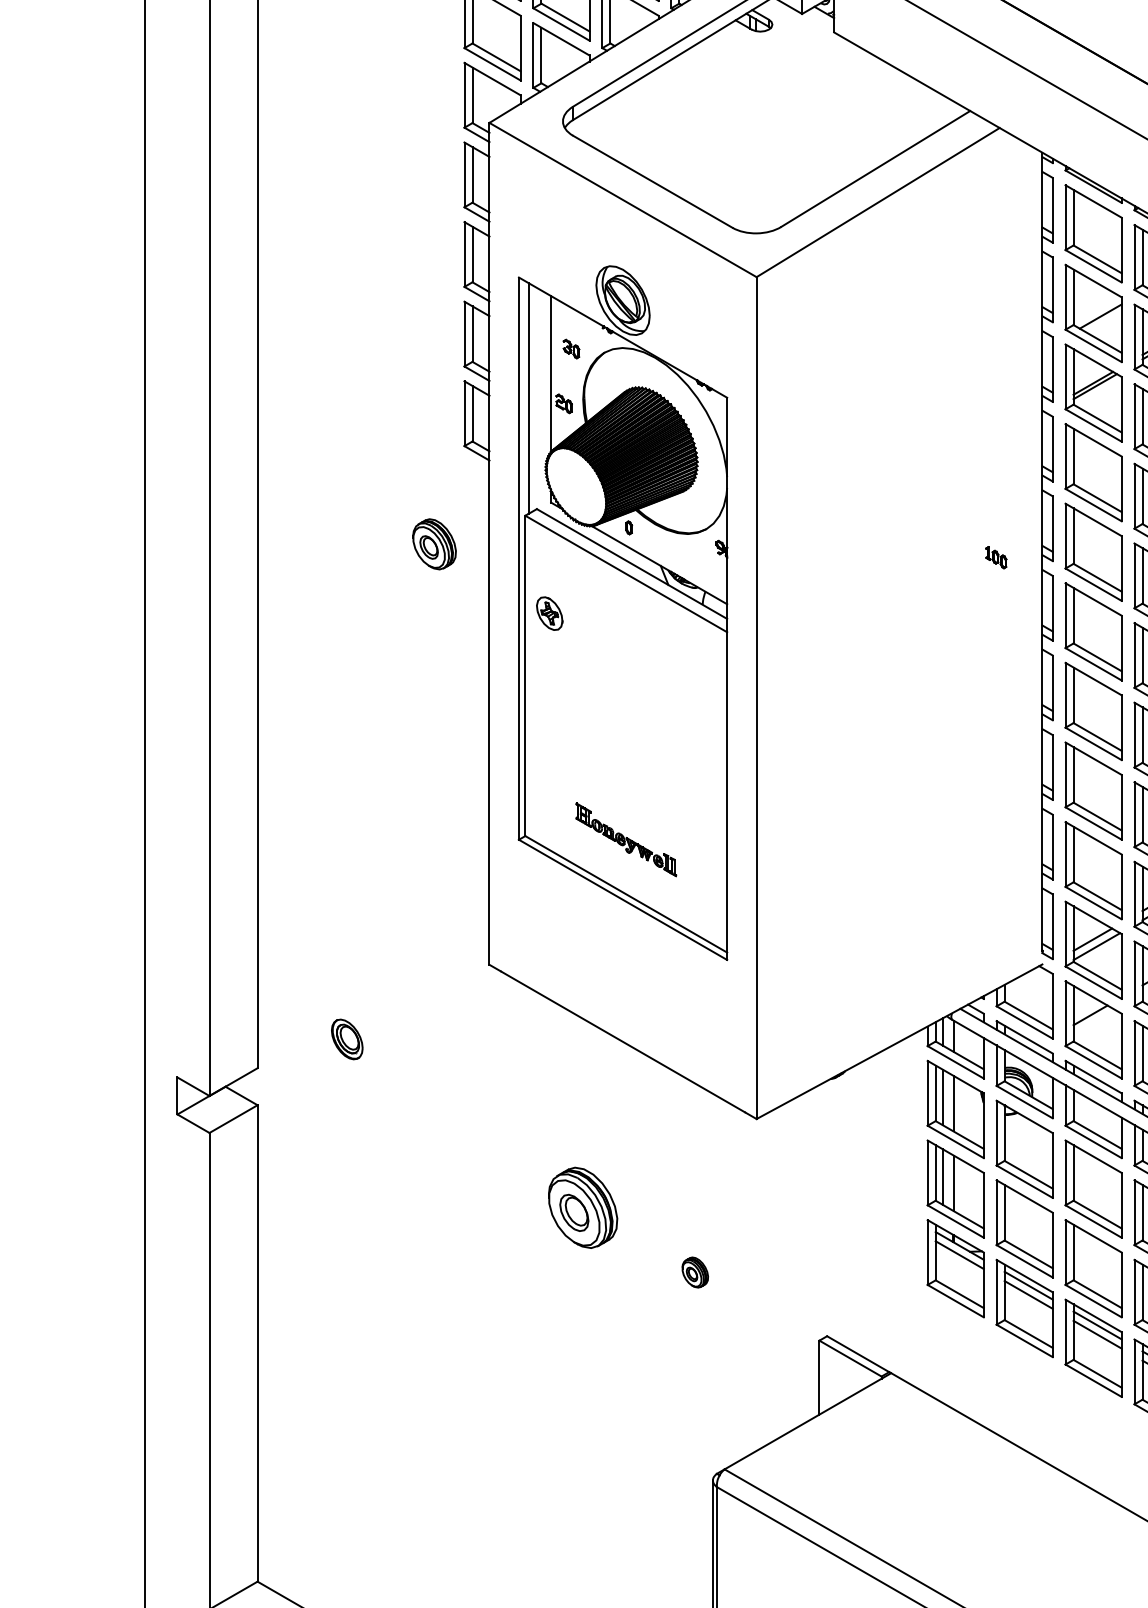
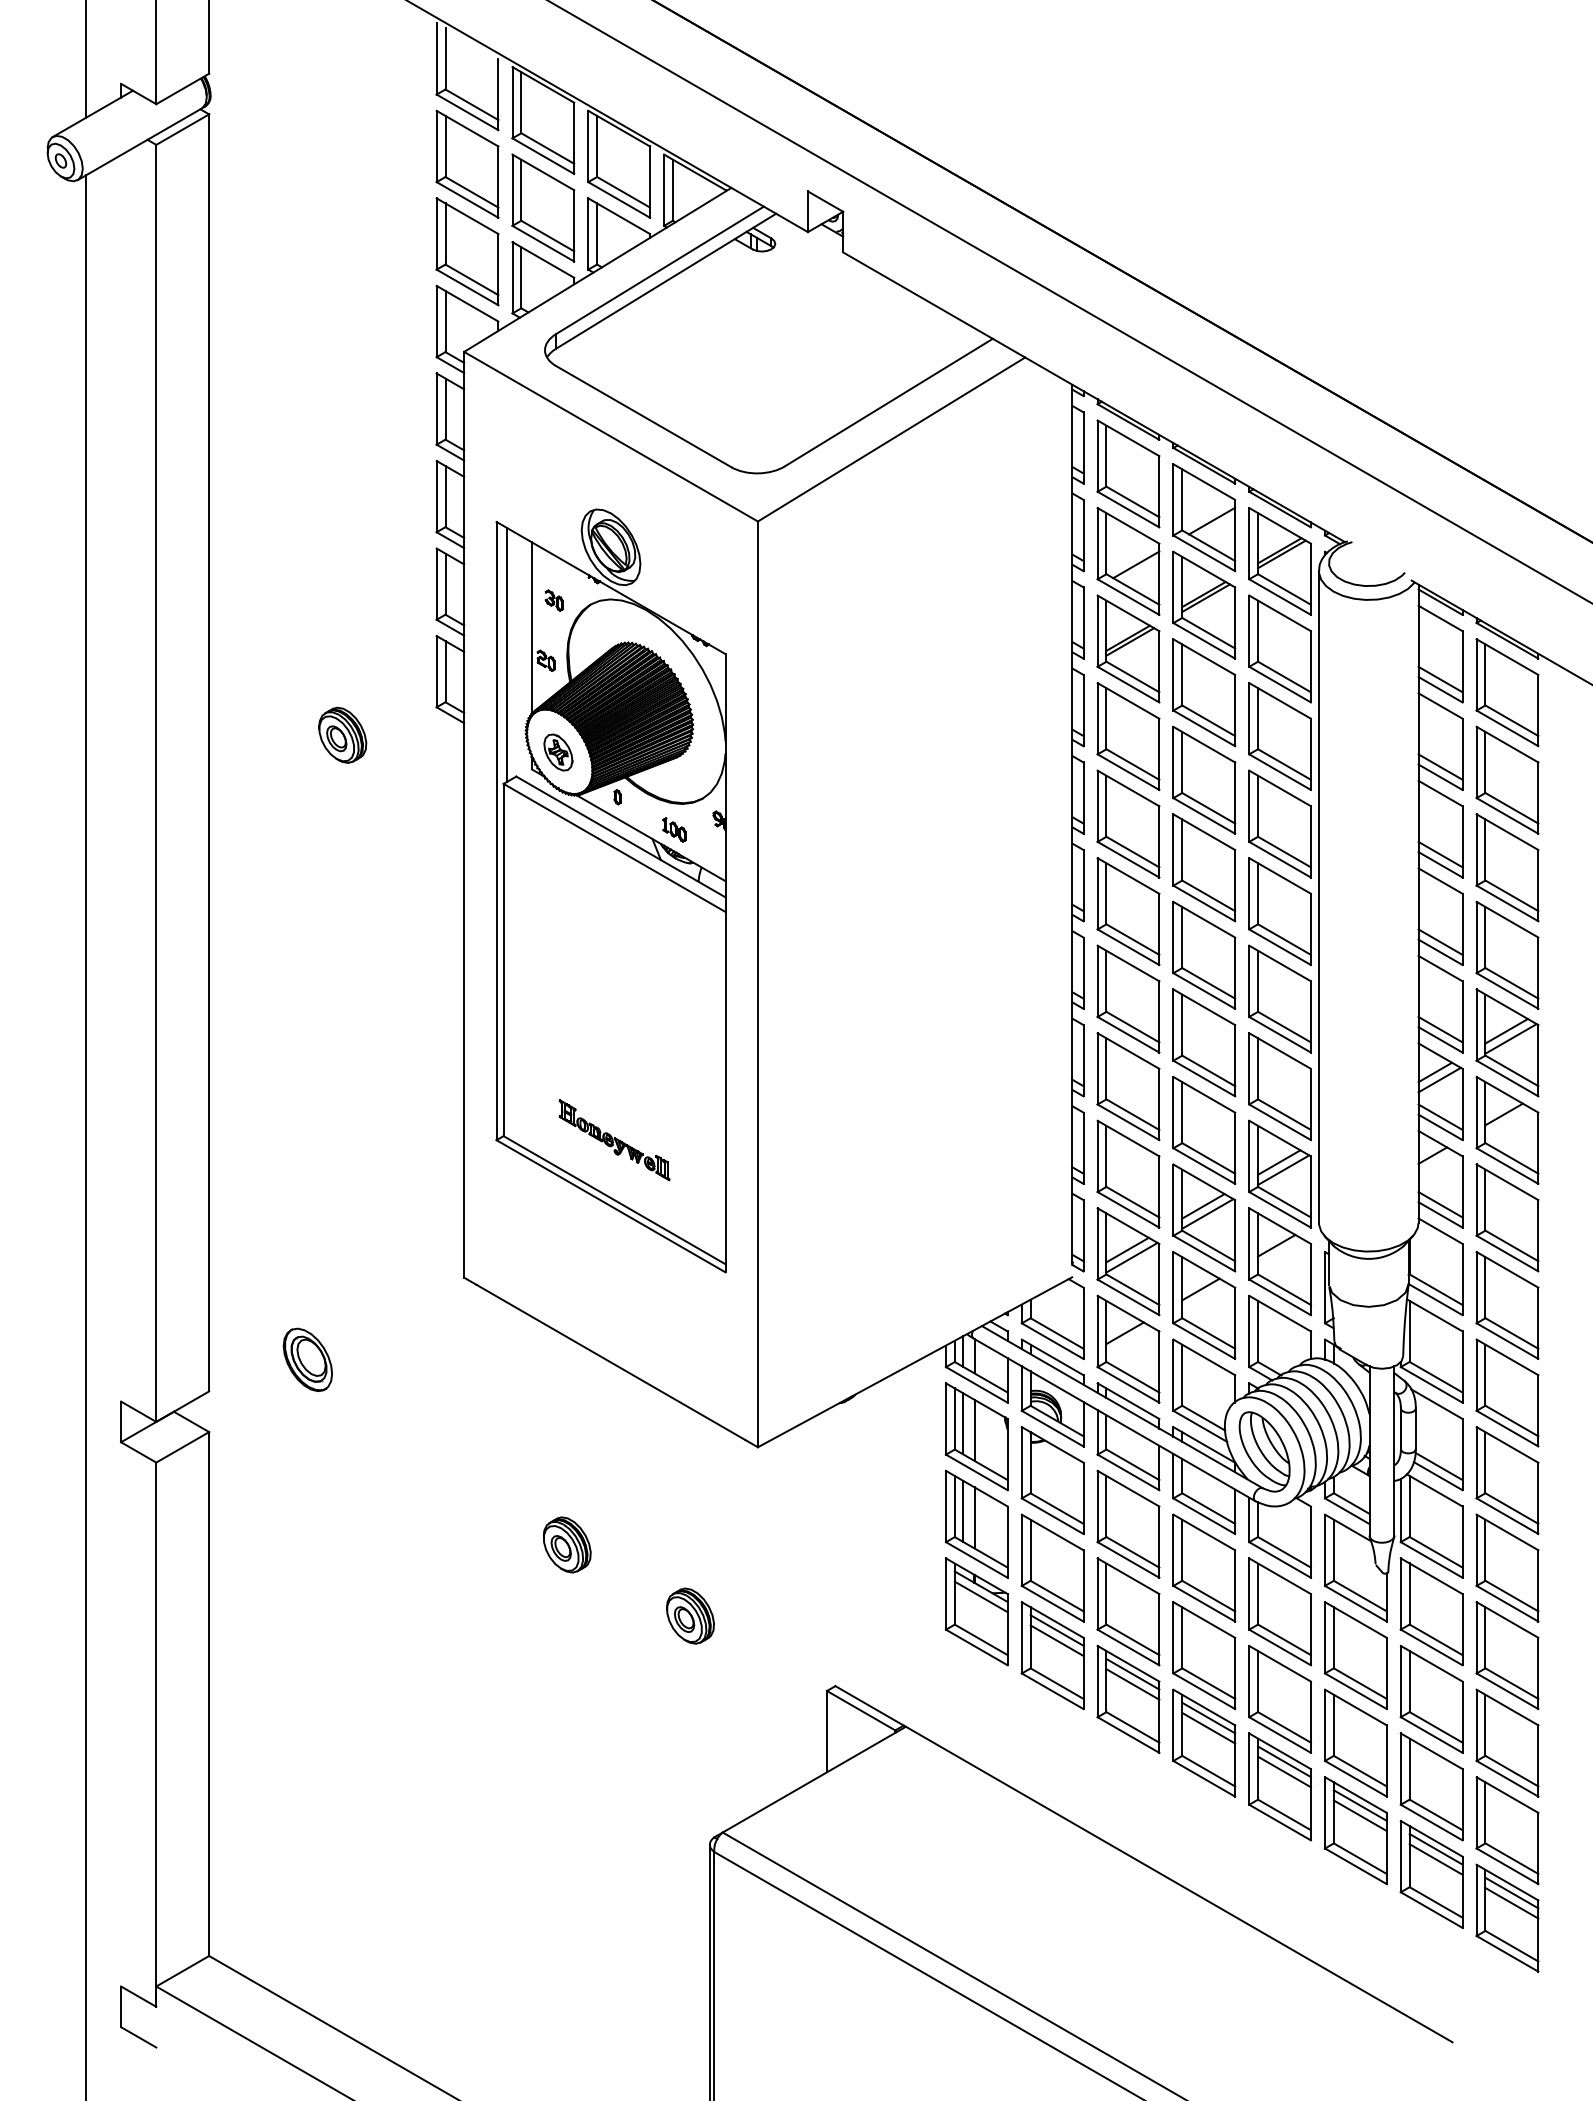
part: (434, 543) -> (342, 734), moved
part: (996, 557) -> (674, 829), moved
part: (549, 613) -> (558, 752), moved
part: (347, 1039) -> (307, 1359), size x1.43
part: (583, 1207) -> (567, 1544), size x0.62
part: (695, 1272) -> (690, 1615), size x1.67

